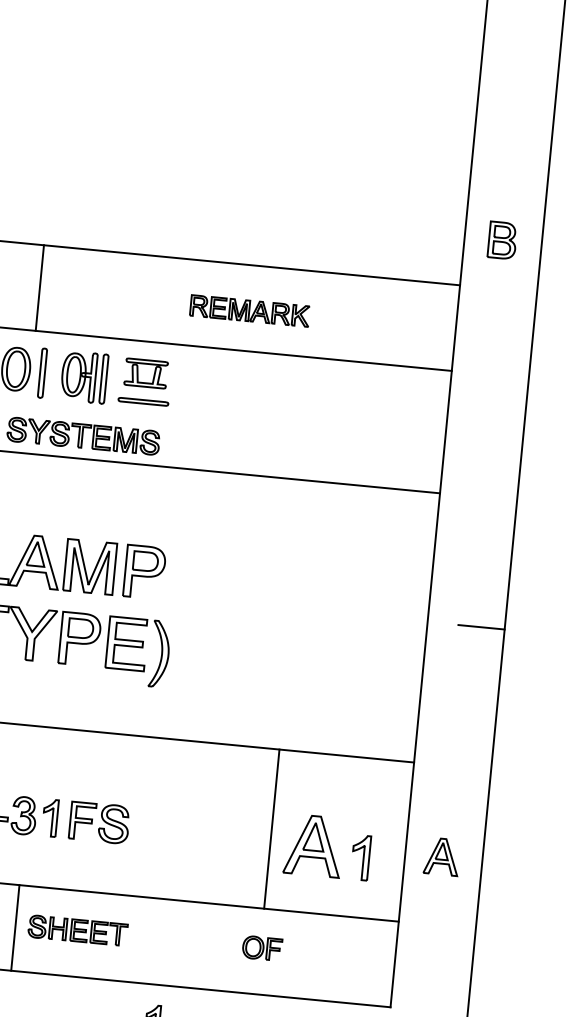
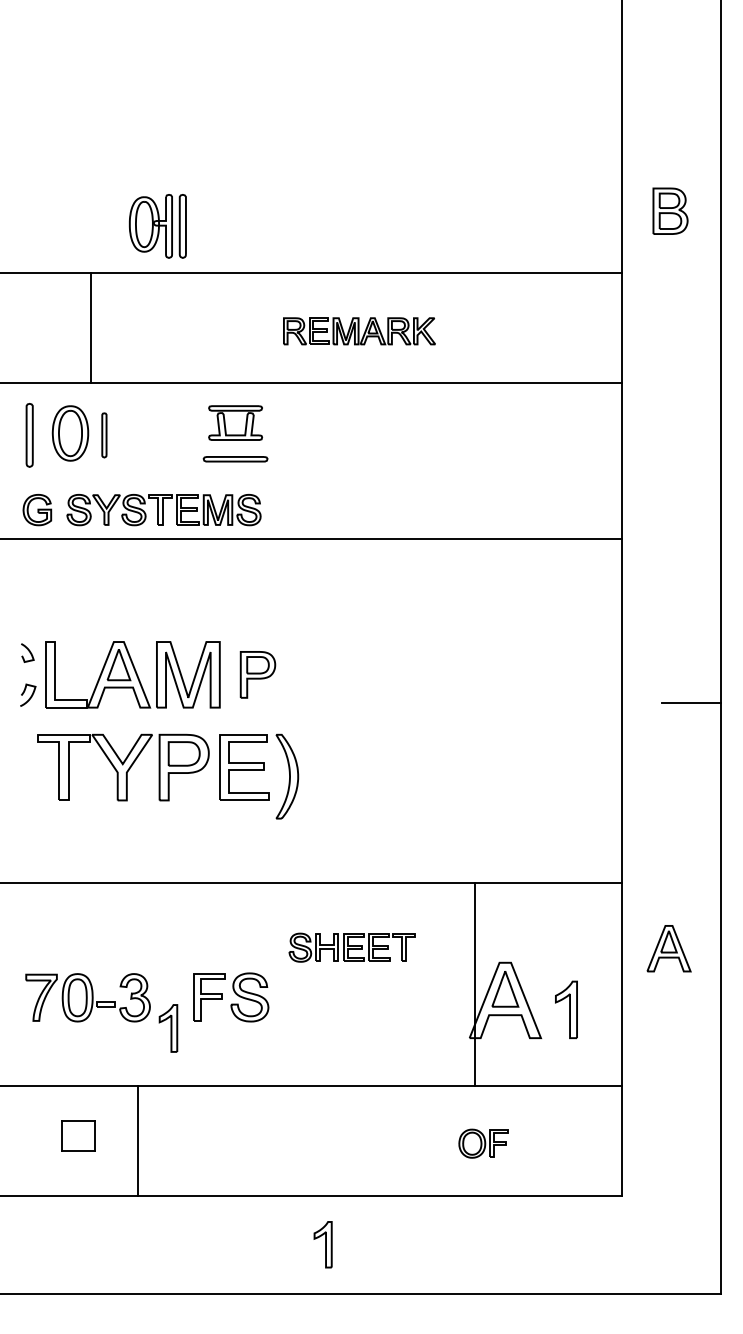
part: (42, 373) -> (104, 435), size x0.7
part: (84, 377) -> (157, 226), moved
part: (144, 571) -> (257, 674), size x0.7
part: (50, 818) -> (168, 1028), moved
line: (272, 829) -> (475, 984), moved
part: (441, 856) -> (668, 948), moved
part: (77, 930) -> (351, 947), moved
part: (262, 948) -> (483, 1143), moved

